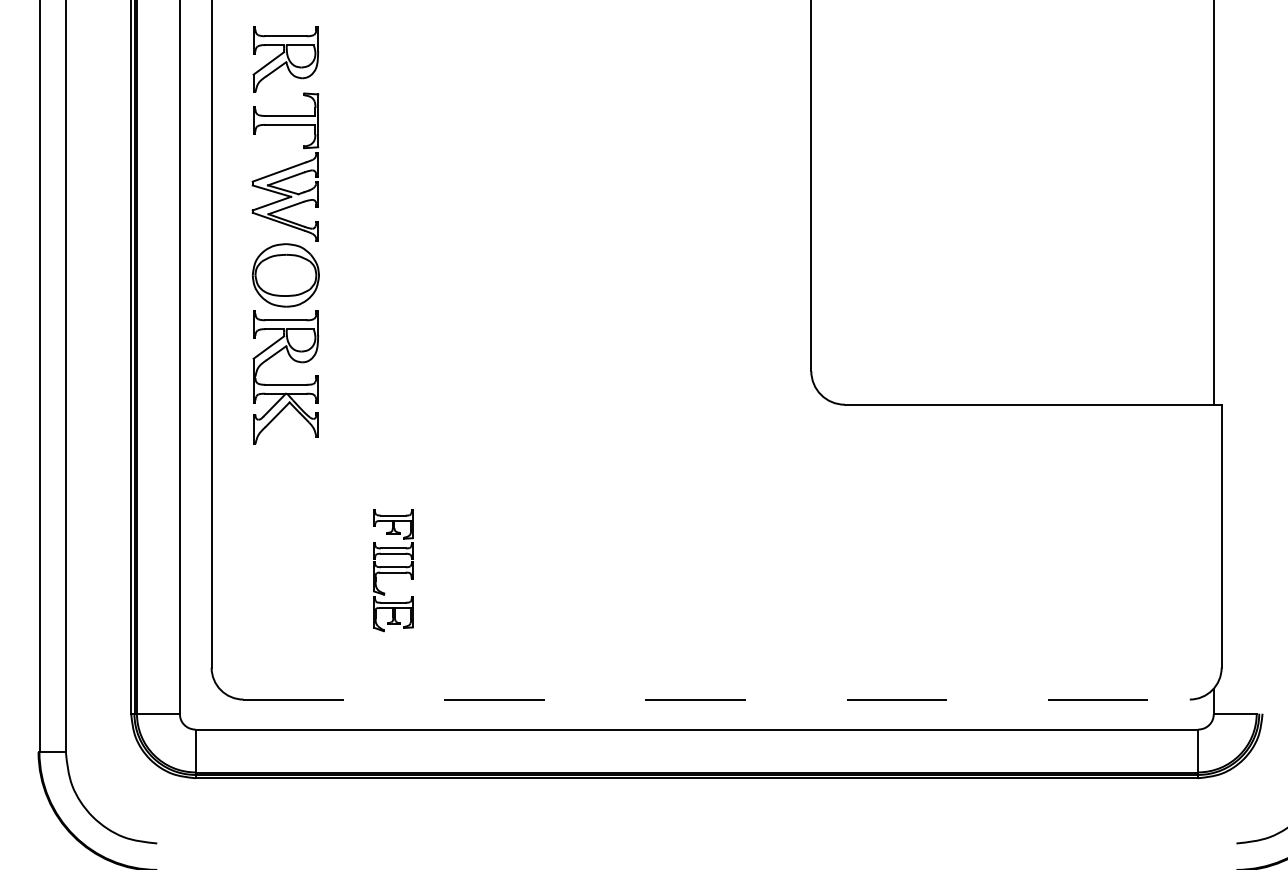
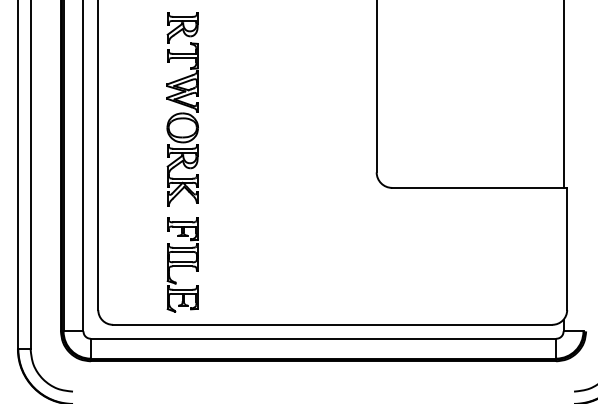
part: (285, 235) -> (182, 109), moved
part: (393, 569) -> (182, 264), size x1.67
line: (716, 698) -> (332, 324), dashed -> solid

